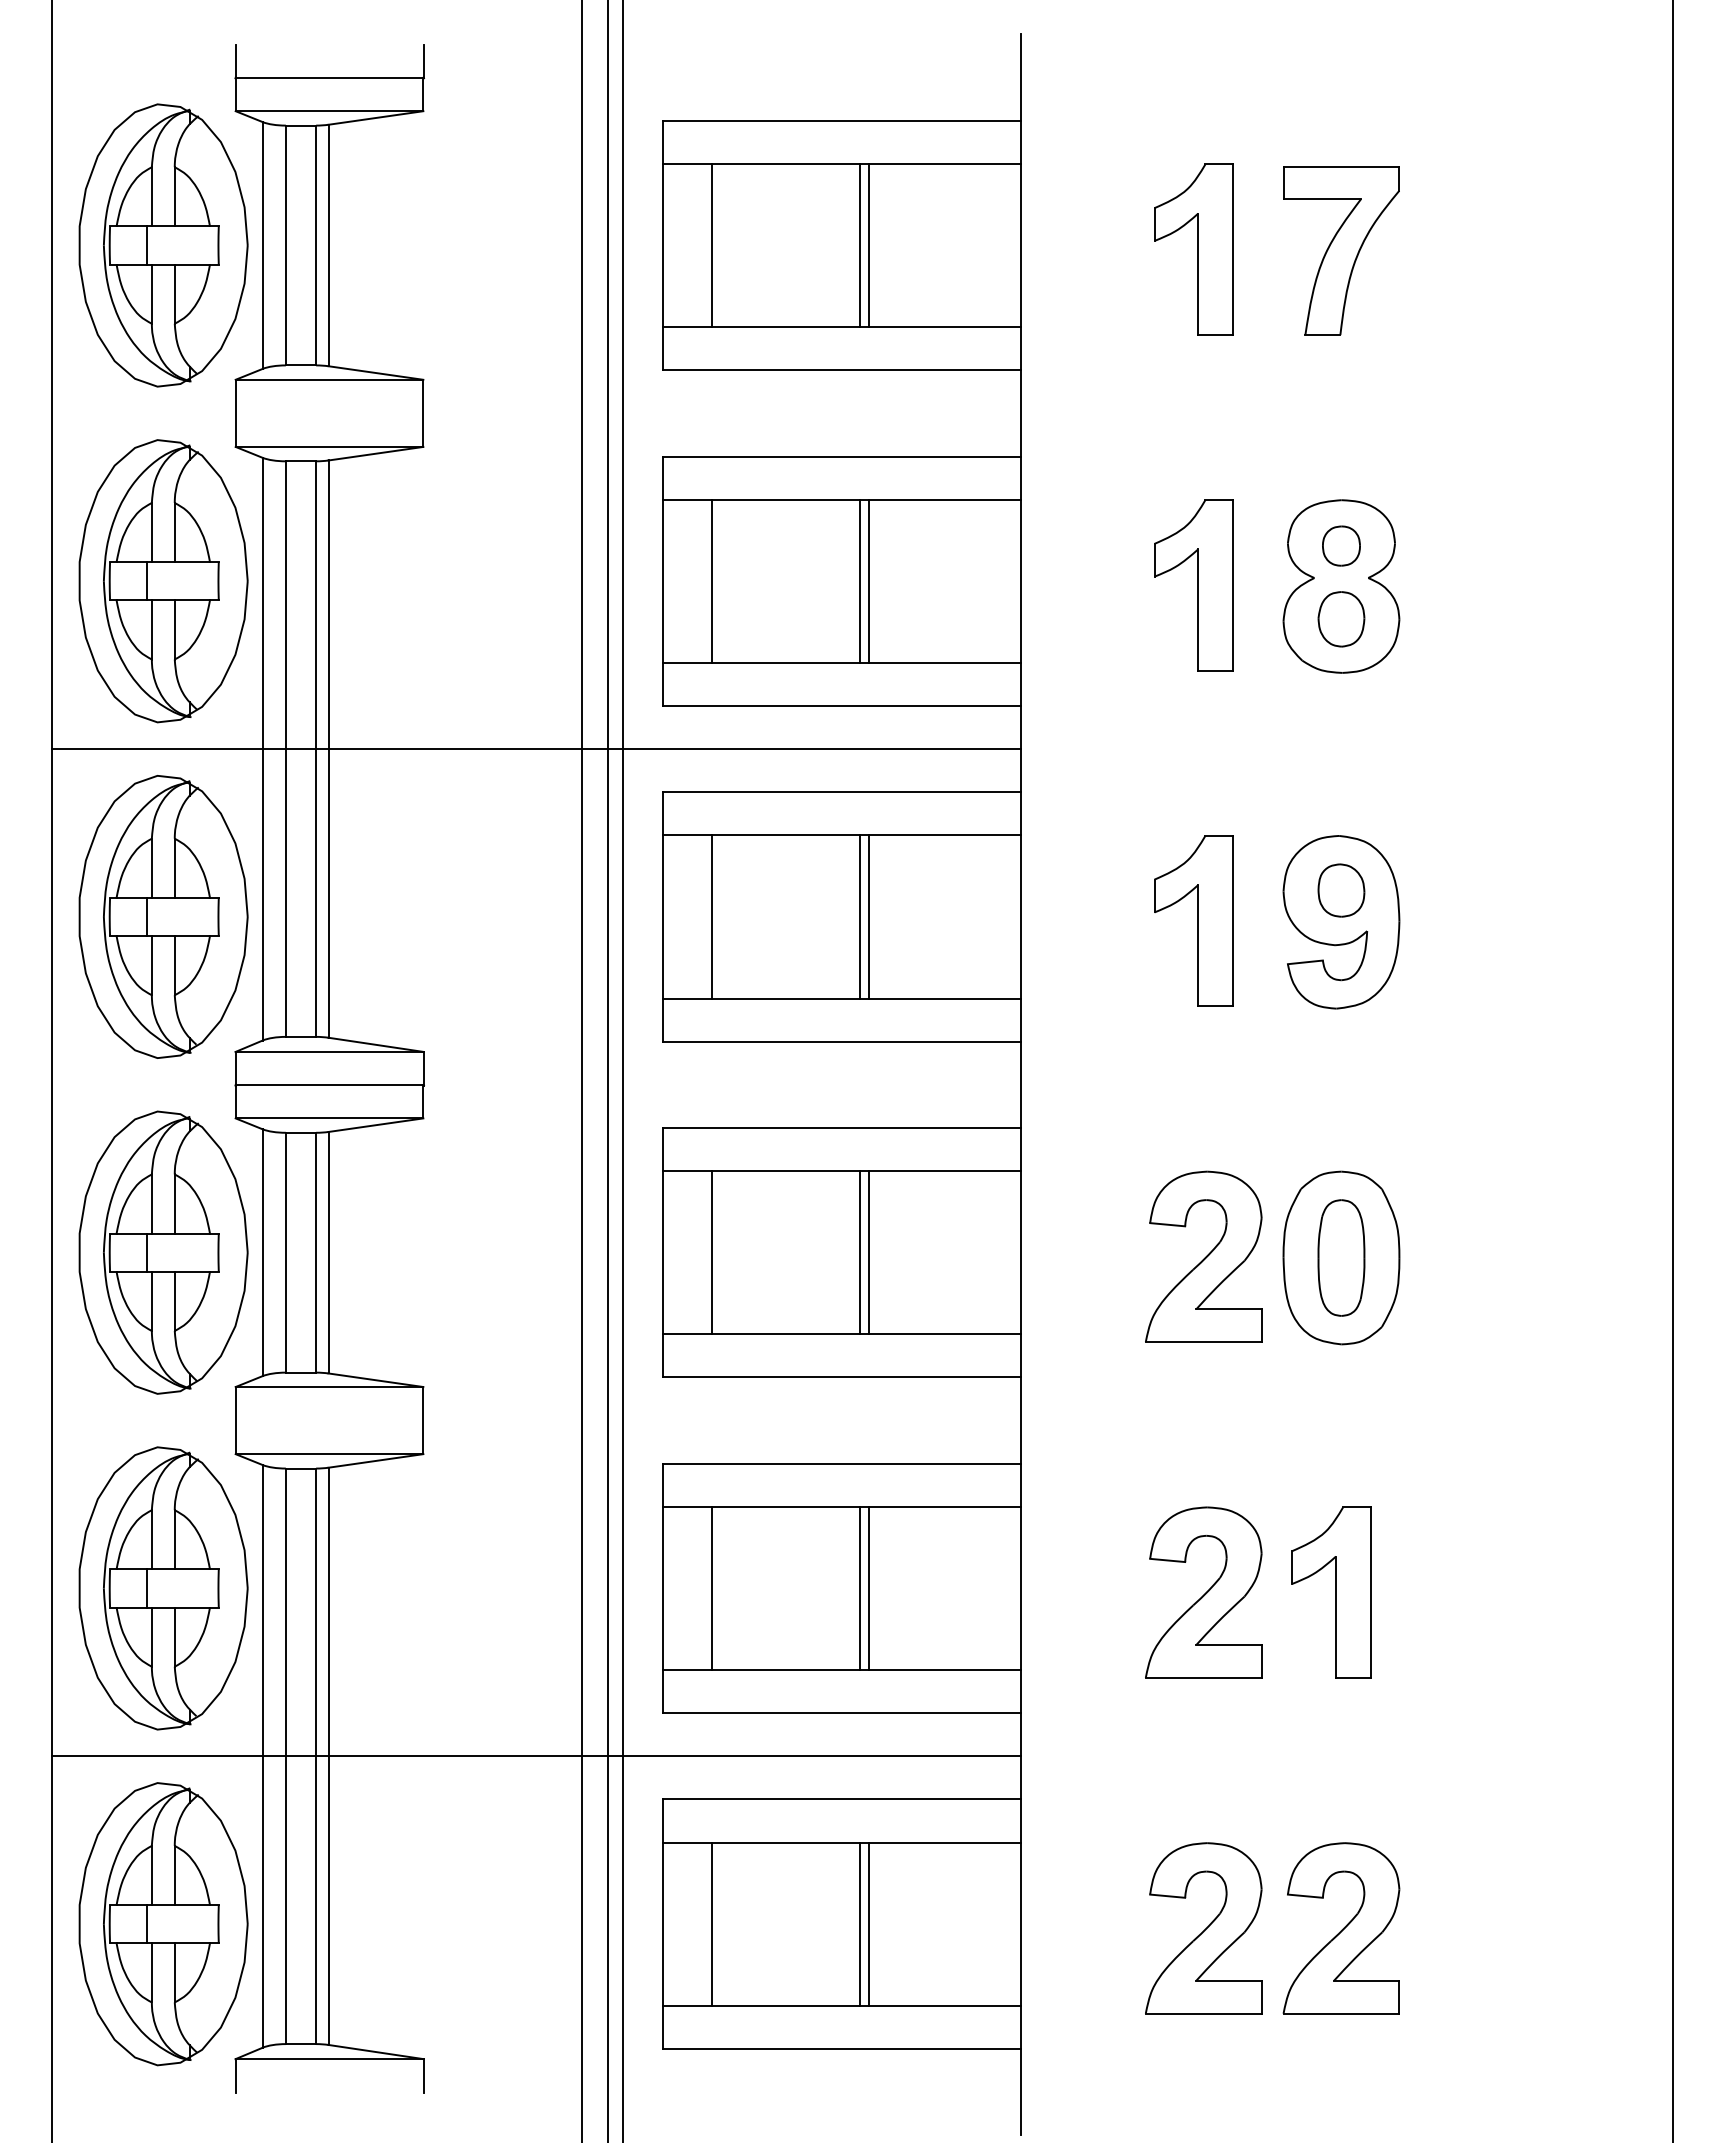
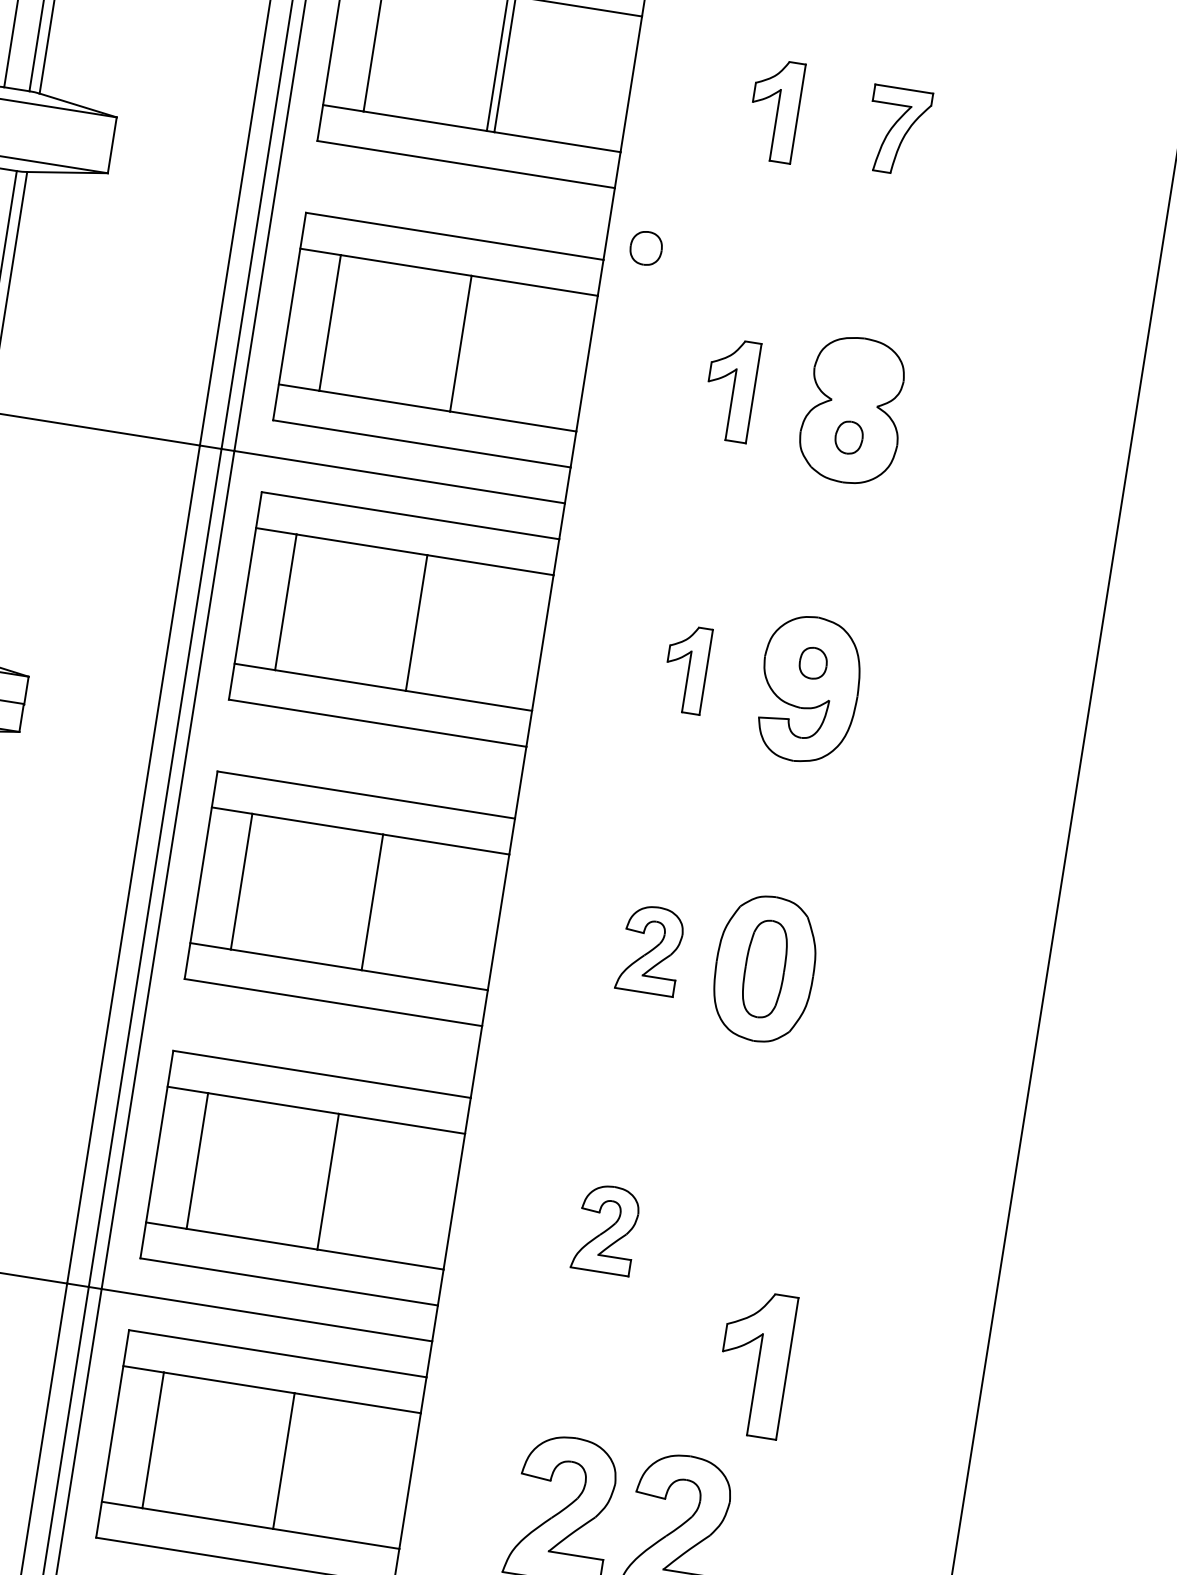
part: (1193, 249) -> (774, 110), size x0.7
part: (1341, 250) -> (897, 130), size x0.6
part: (1341, 545) -> (646, 247), moved
line: (859, 580) -> (453, 341), removed
part: (1193, 585) -> (730, 390), size x0.7
part: (1341, 619) -> (849, 437), size x0.7
part: (1341, 890) -> (813, 663), size x0.7
line: (859, 916) -> (408, 621), removed
part: (1193, 920) -> (686, 668), size x0.6
line: (859, 1252) -> (364, 900), removed
part: (1203, 1256) -> (650, 949), size x0.6
line: (859, 1587) -> (320, 1179), removed
part: (1203, 1592) -> (606, 1229), size x0.6
part: (1331, 1592) -> (754, 1363), moved
line: (859, 1923) -> (276, 1459), removed

